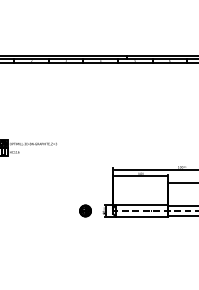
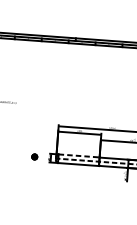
line: (142, 205) -> (79, 155), solid -> dashed
part: (85, 210) -> (34, 156), size x0.6

